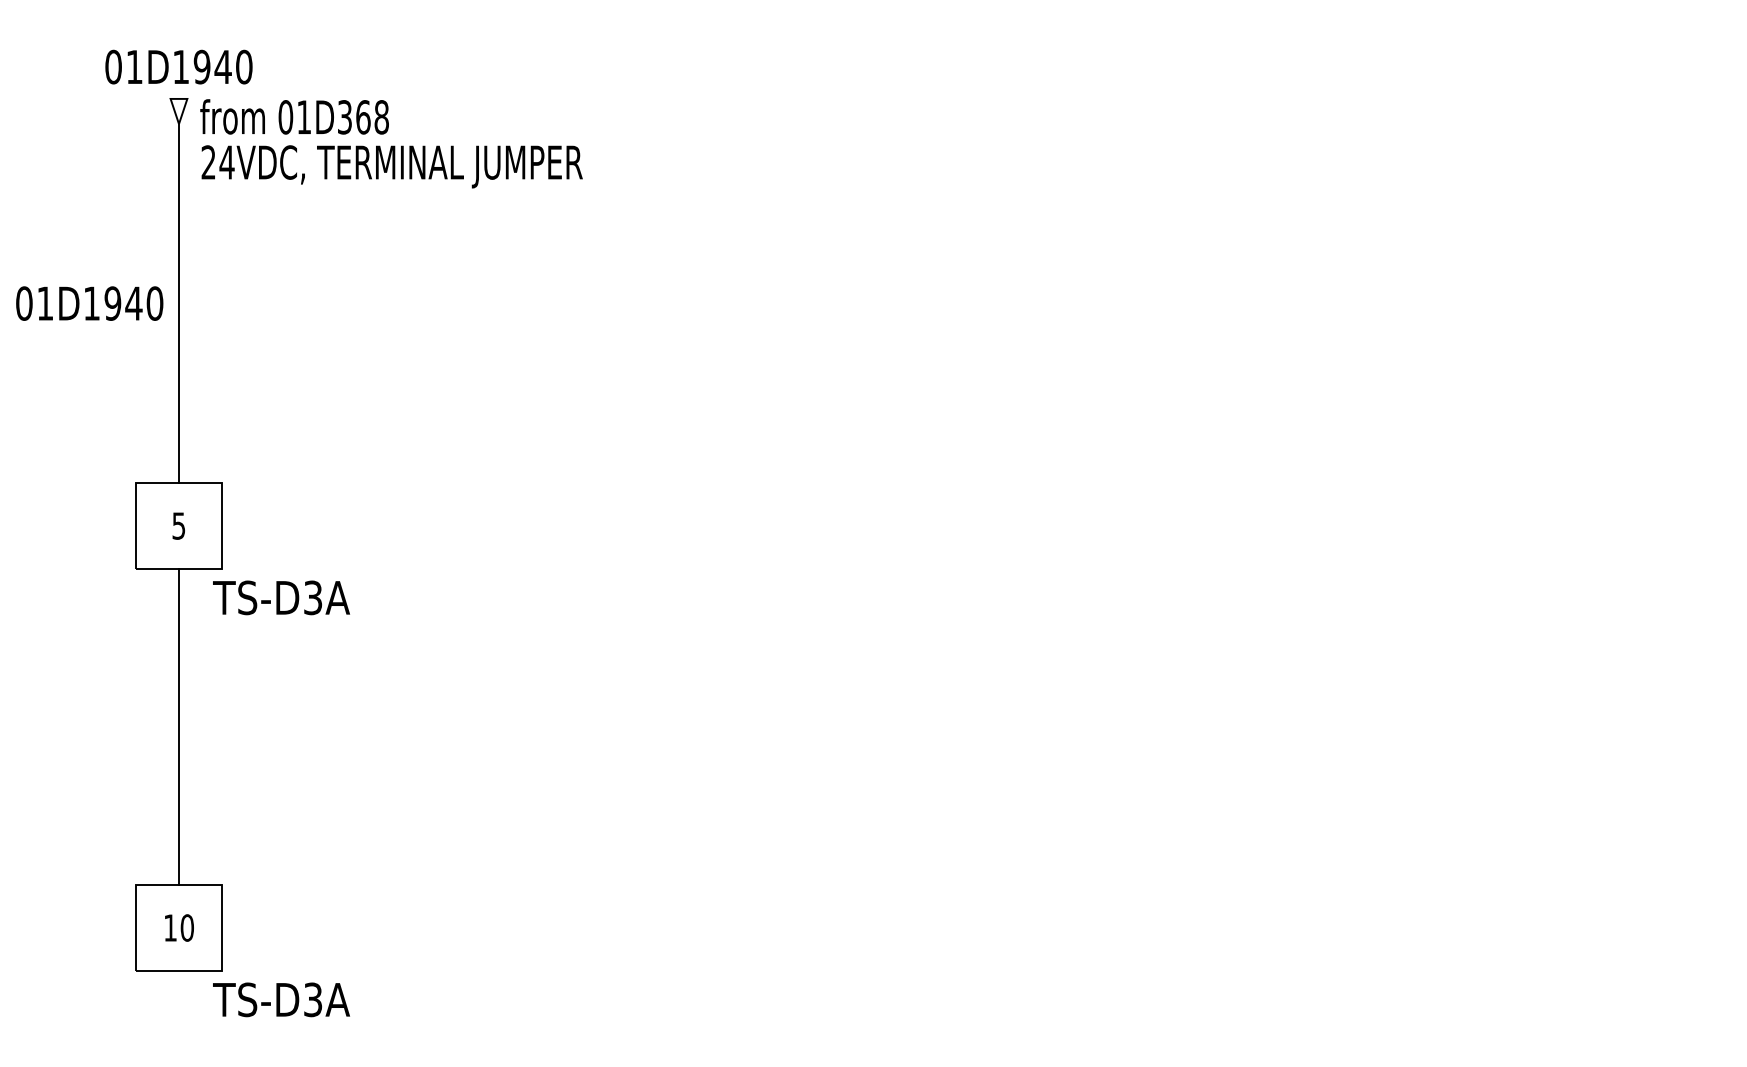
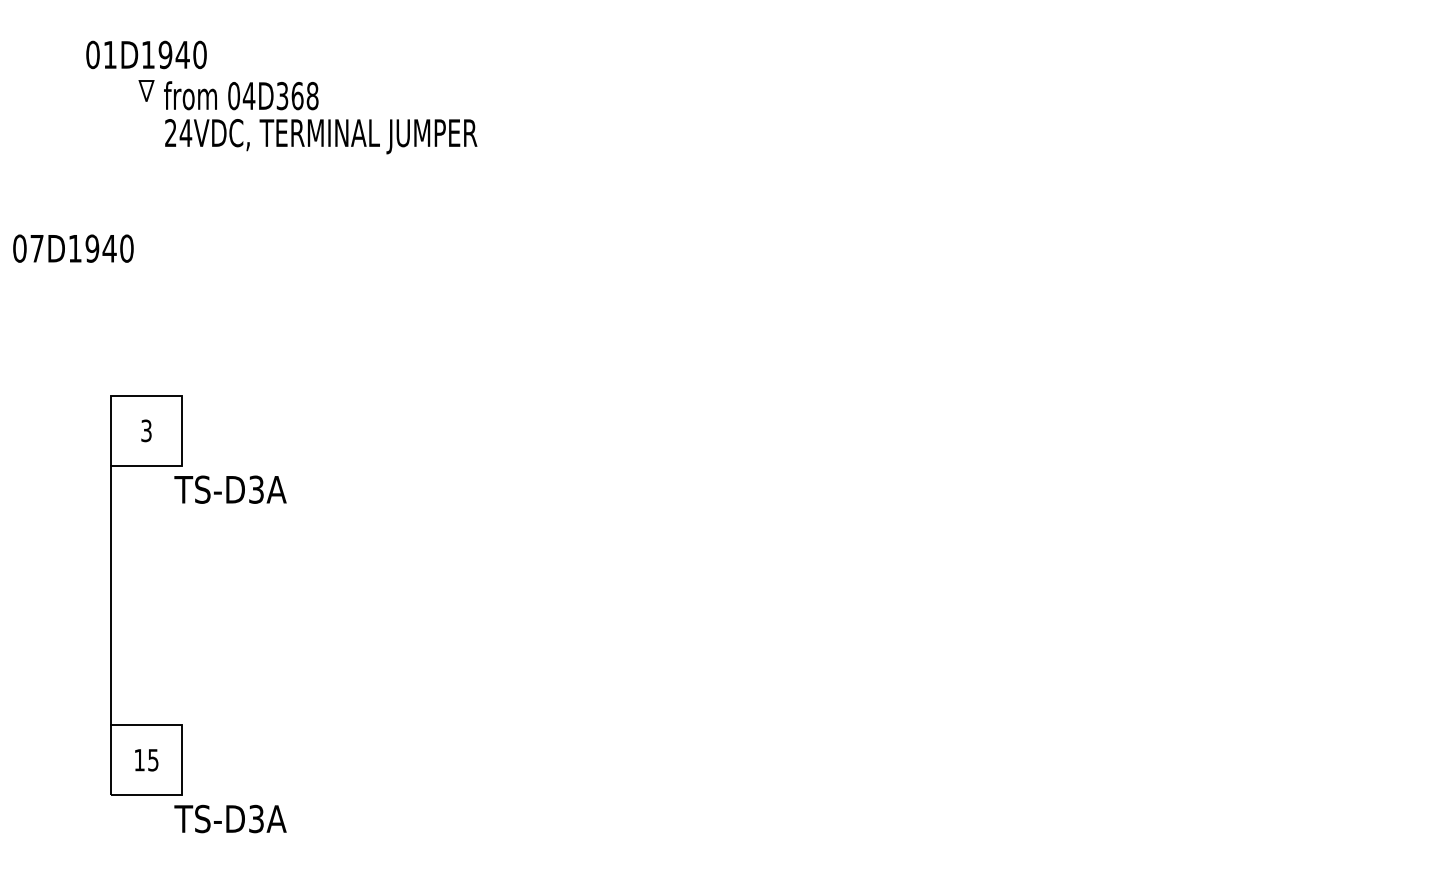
text: (303, 116) -> (248, 95), 01D368 -> 04D368
text: (45, 303) -> (37, 248), 01D1940 -> 07D1940
line: (179, 303) -> (146, 248), removed
text: (179, 525) -> (146, 430), 5 -> 3
line: (179, 726) -> (111, 595), moved
text: (186, 927) -> (152, 759), 10 -> 15

